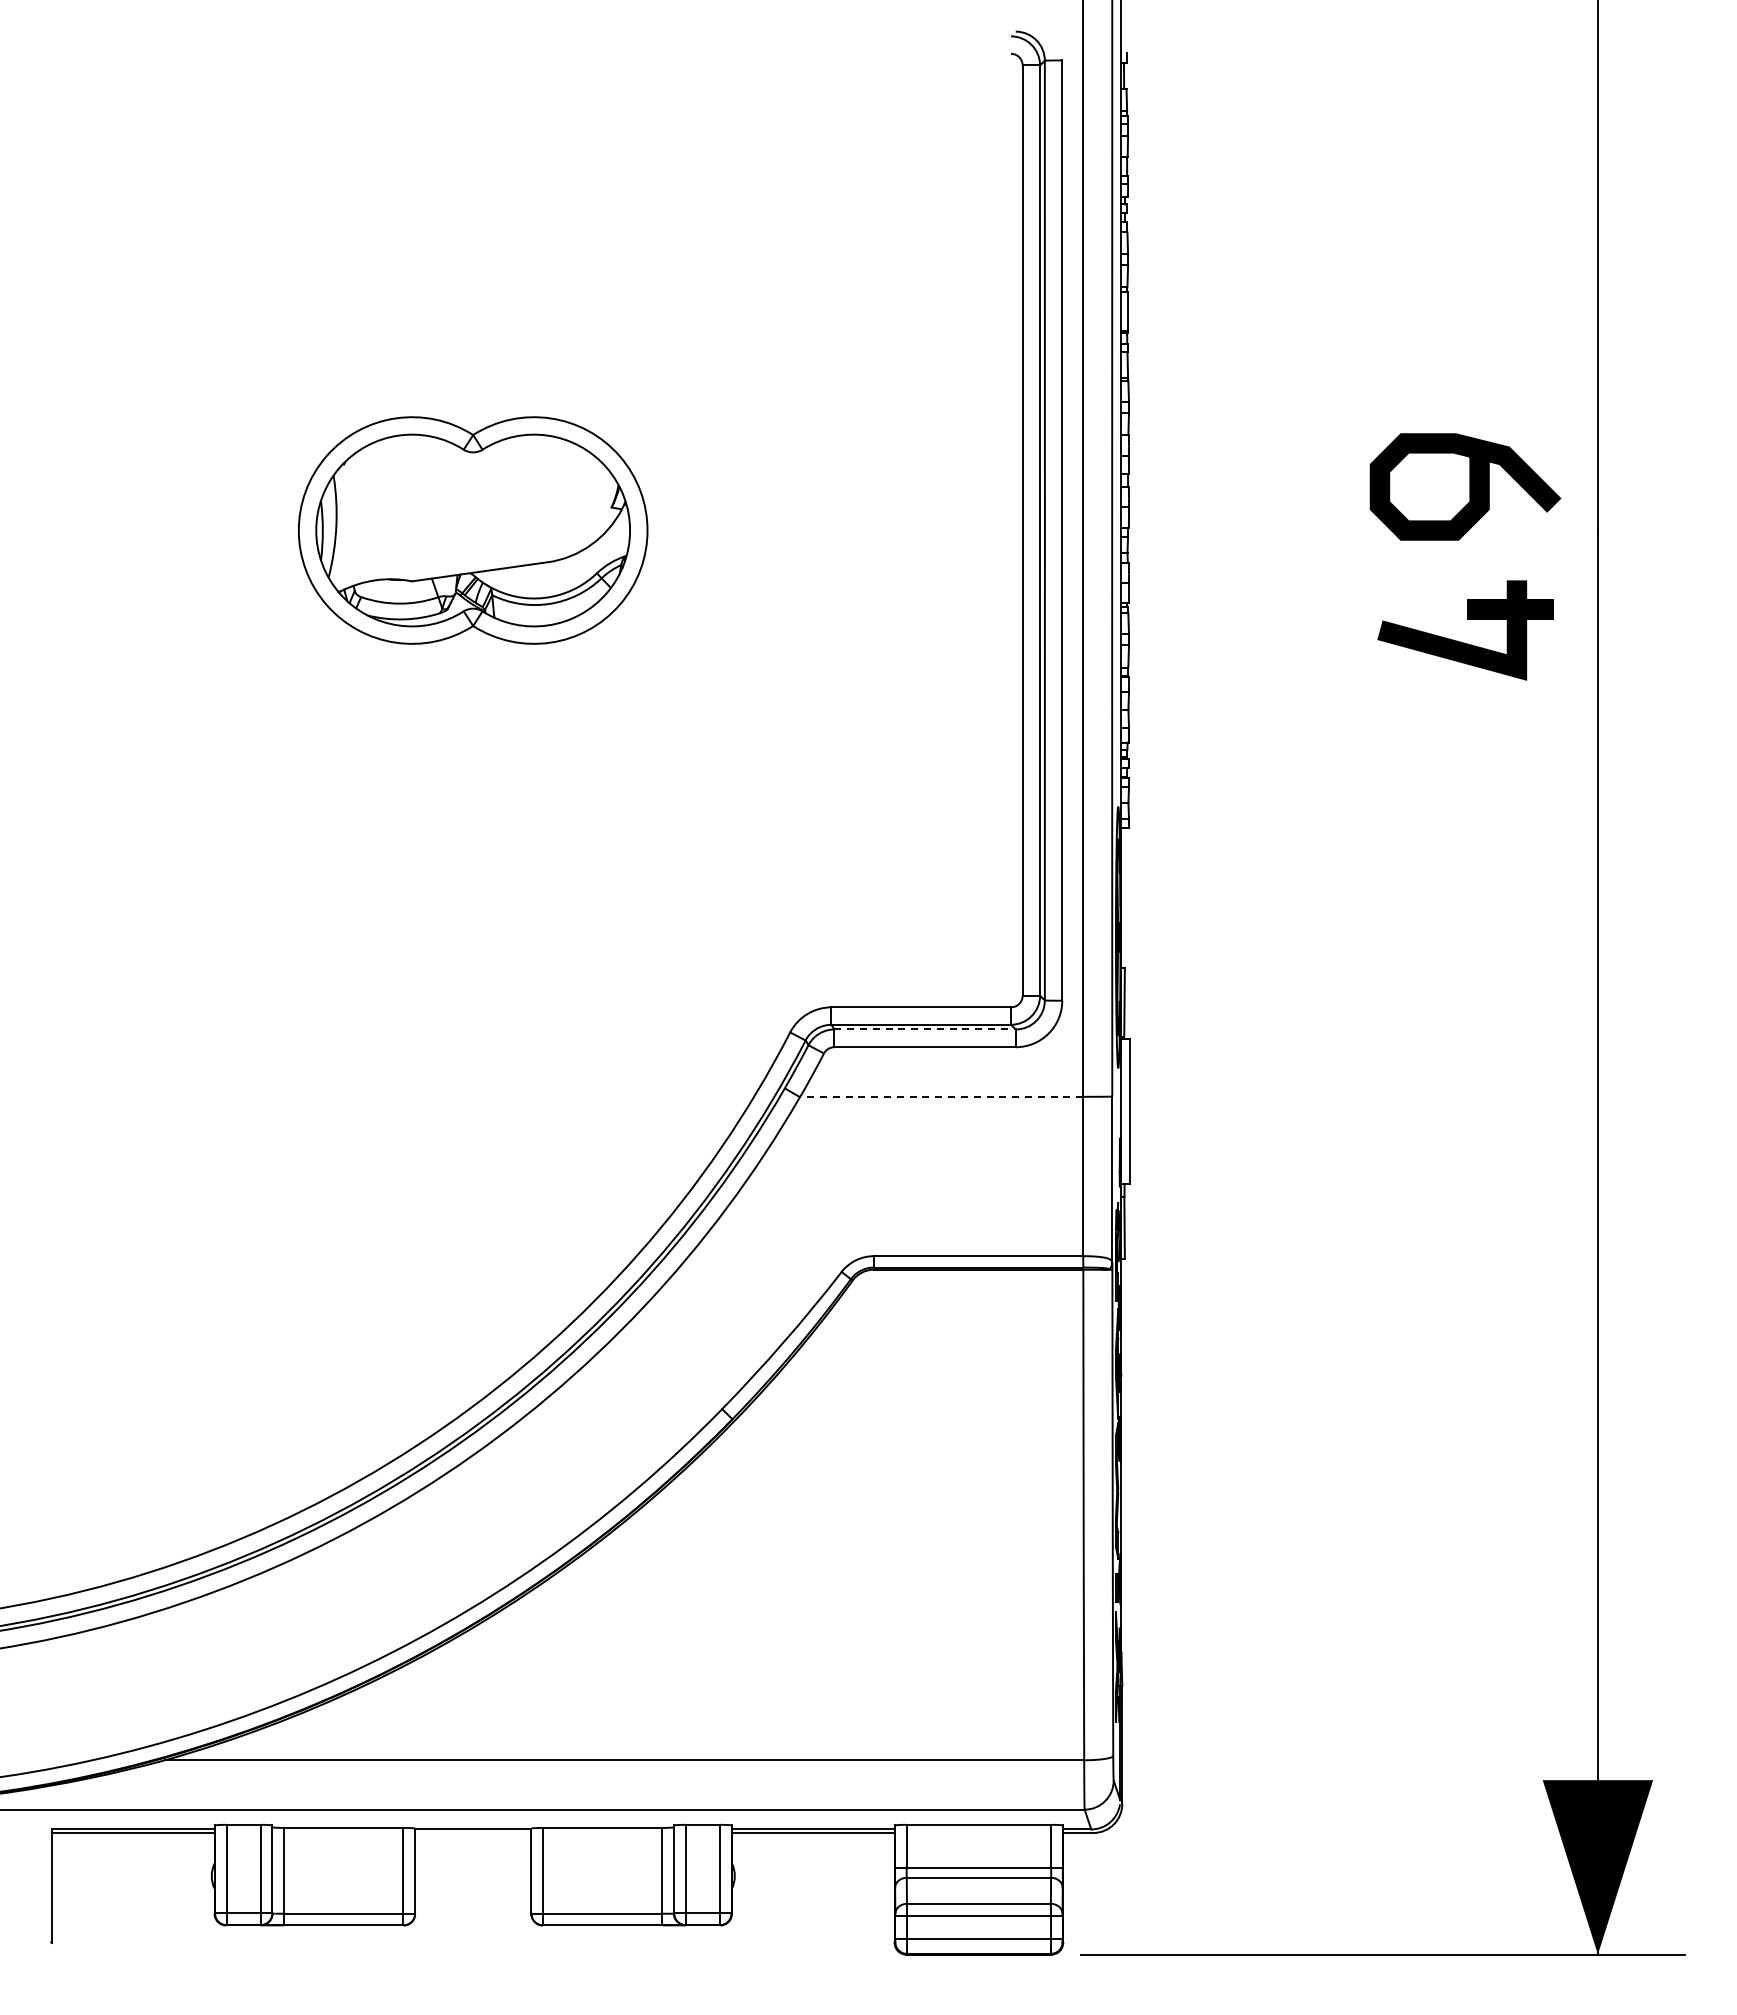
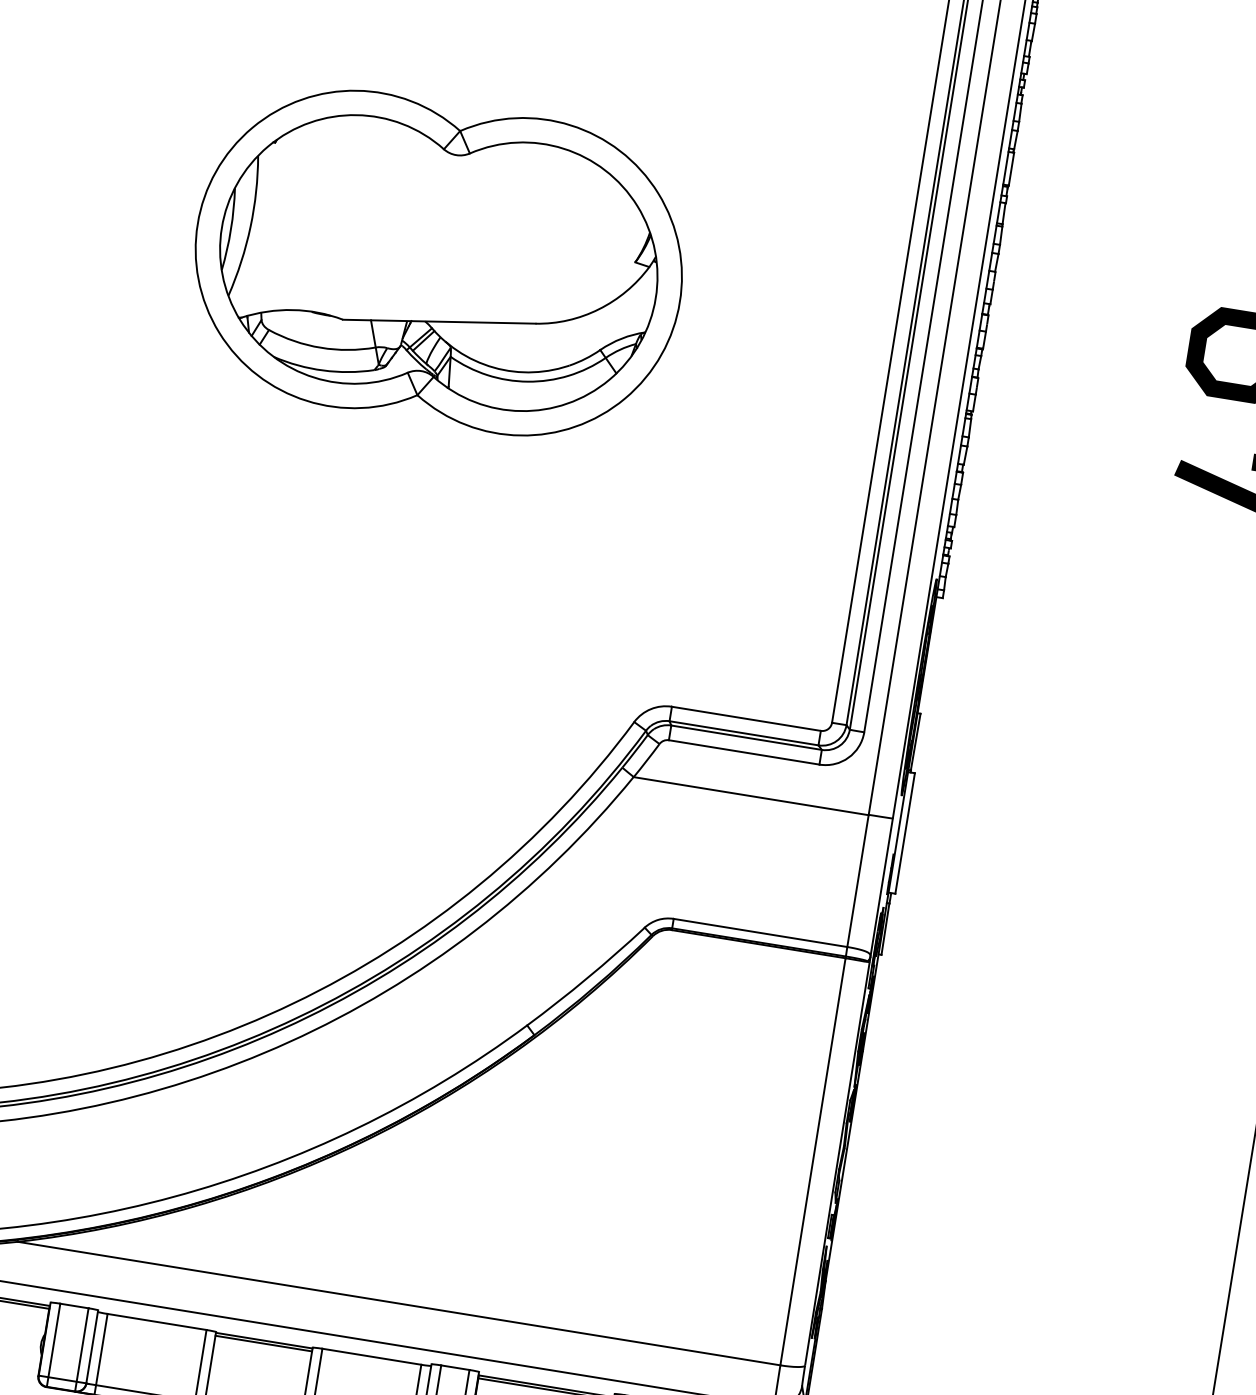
part: (472, 530) -> (438, 262), size x1.67
line: (925, 1029) -> (746, 737), dashed -> solid
line: (941, 1097) -> (751, 796), dashed -> solid
line: (473, 1833) -> (263, 1344), added

